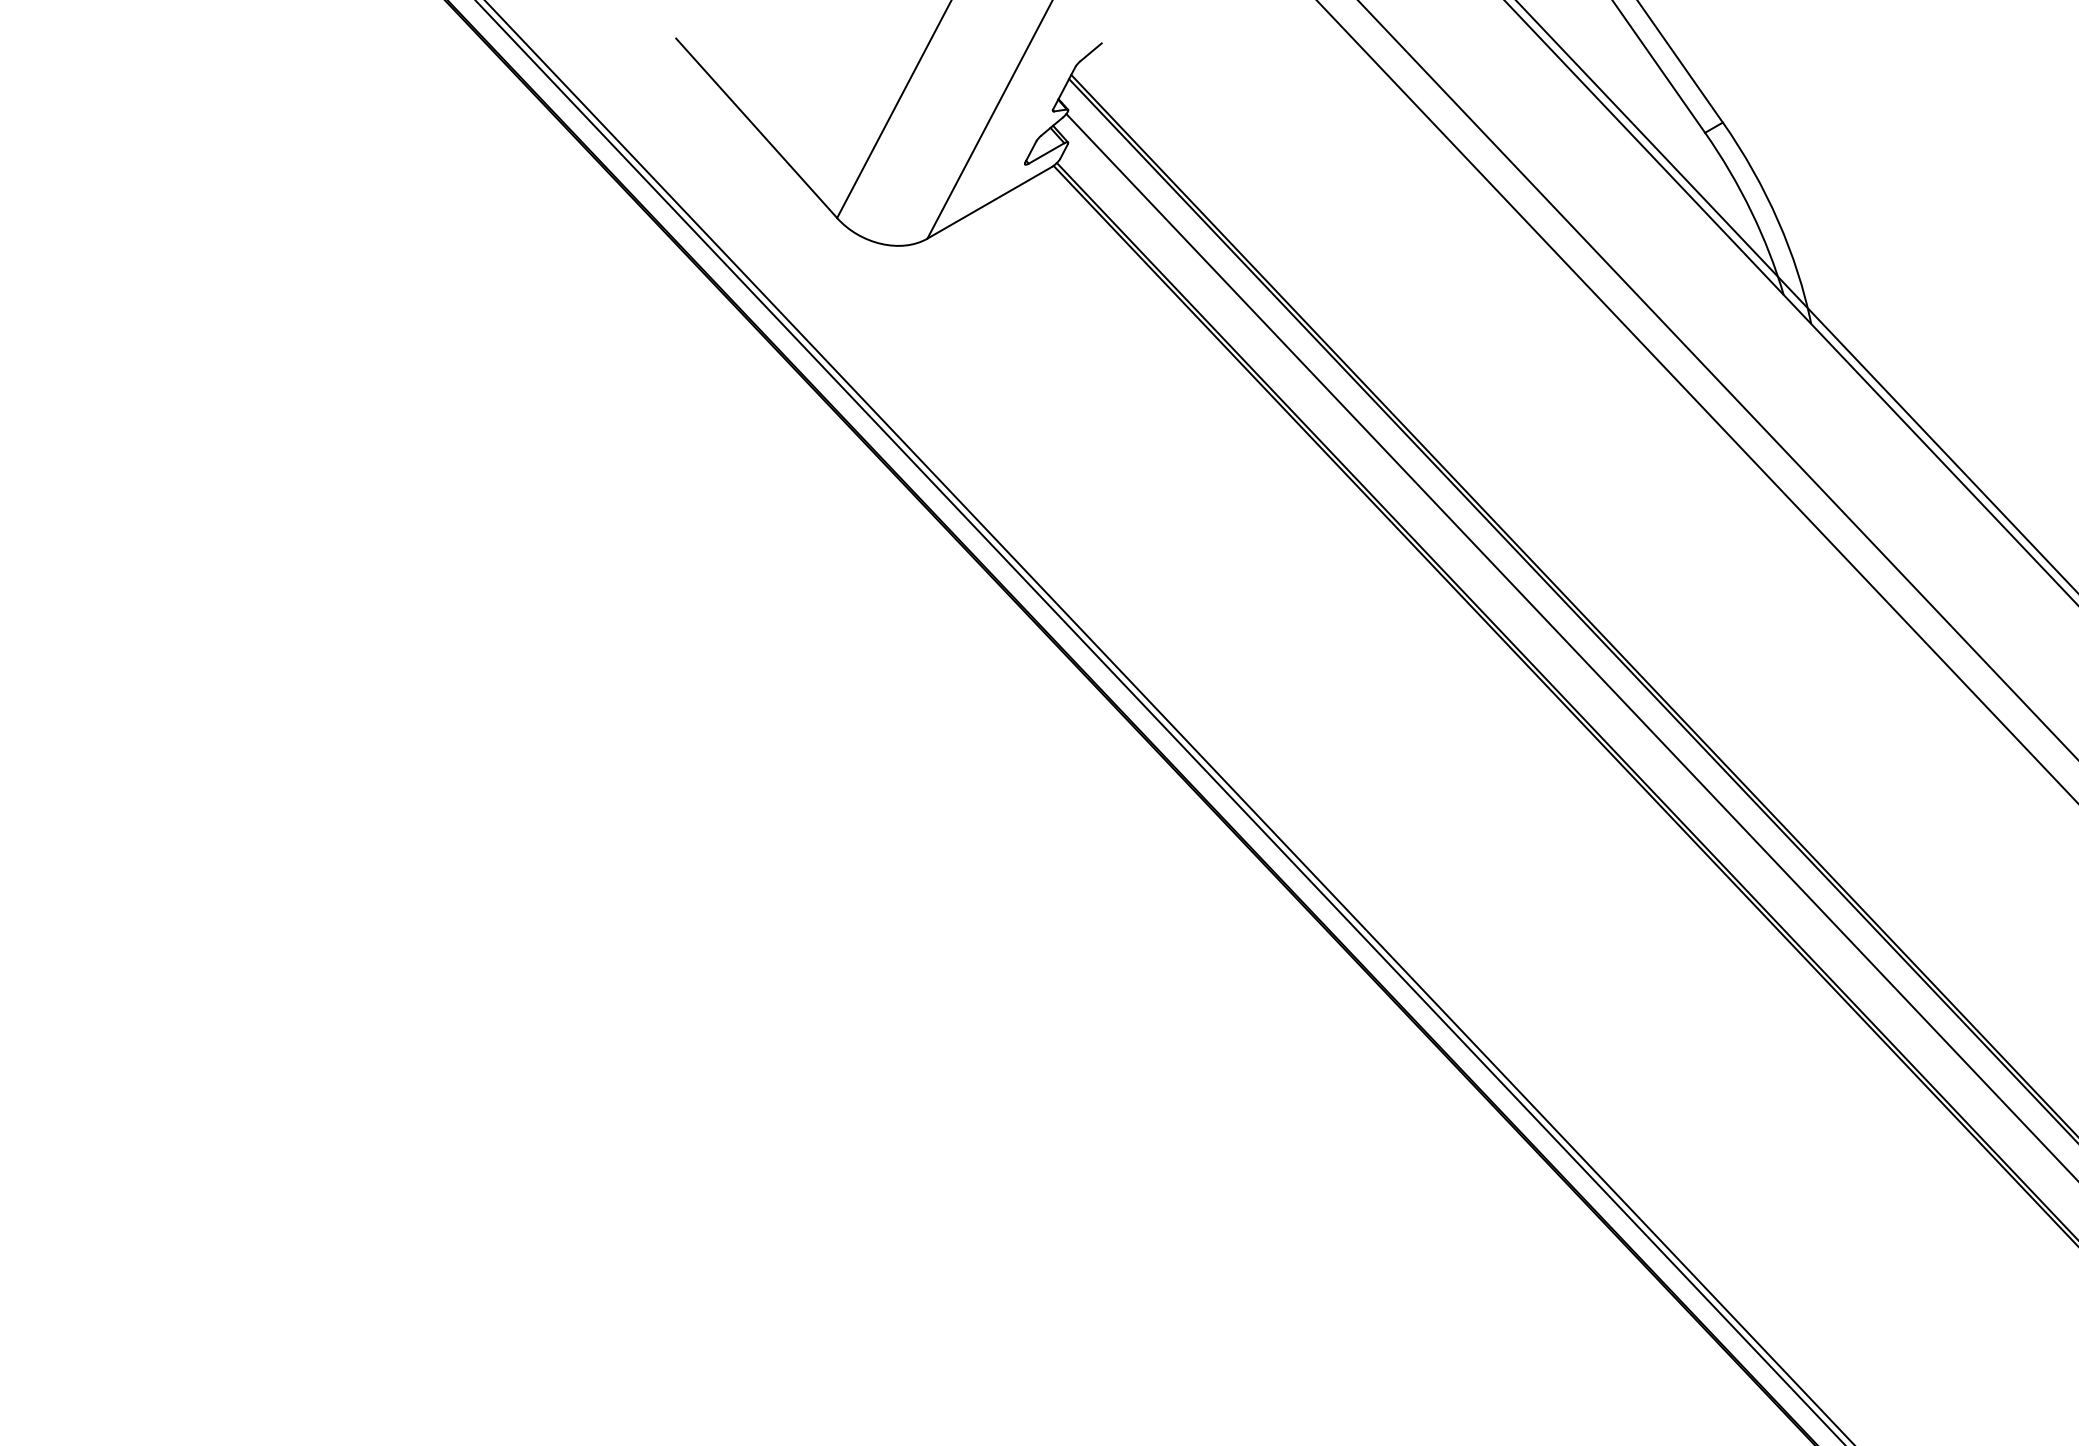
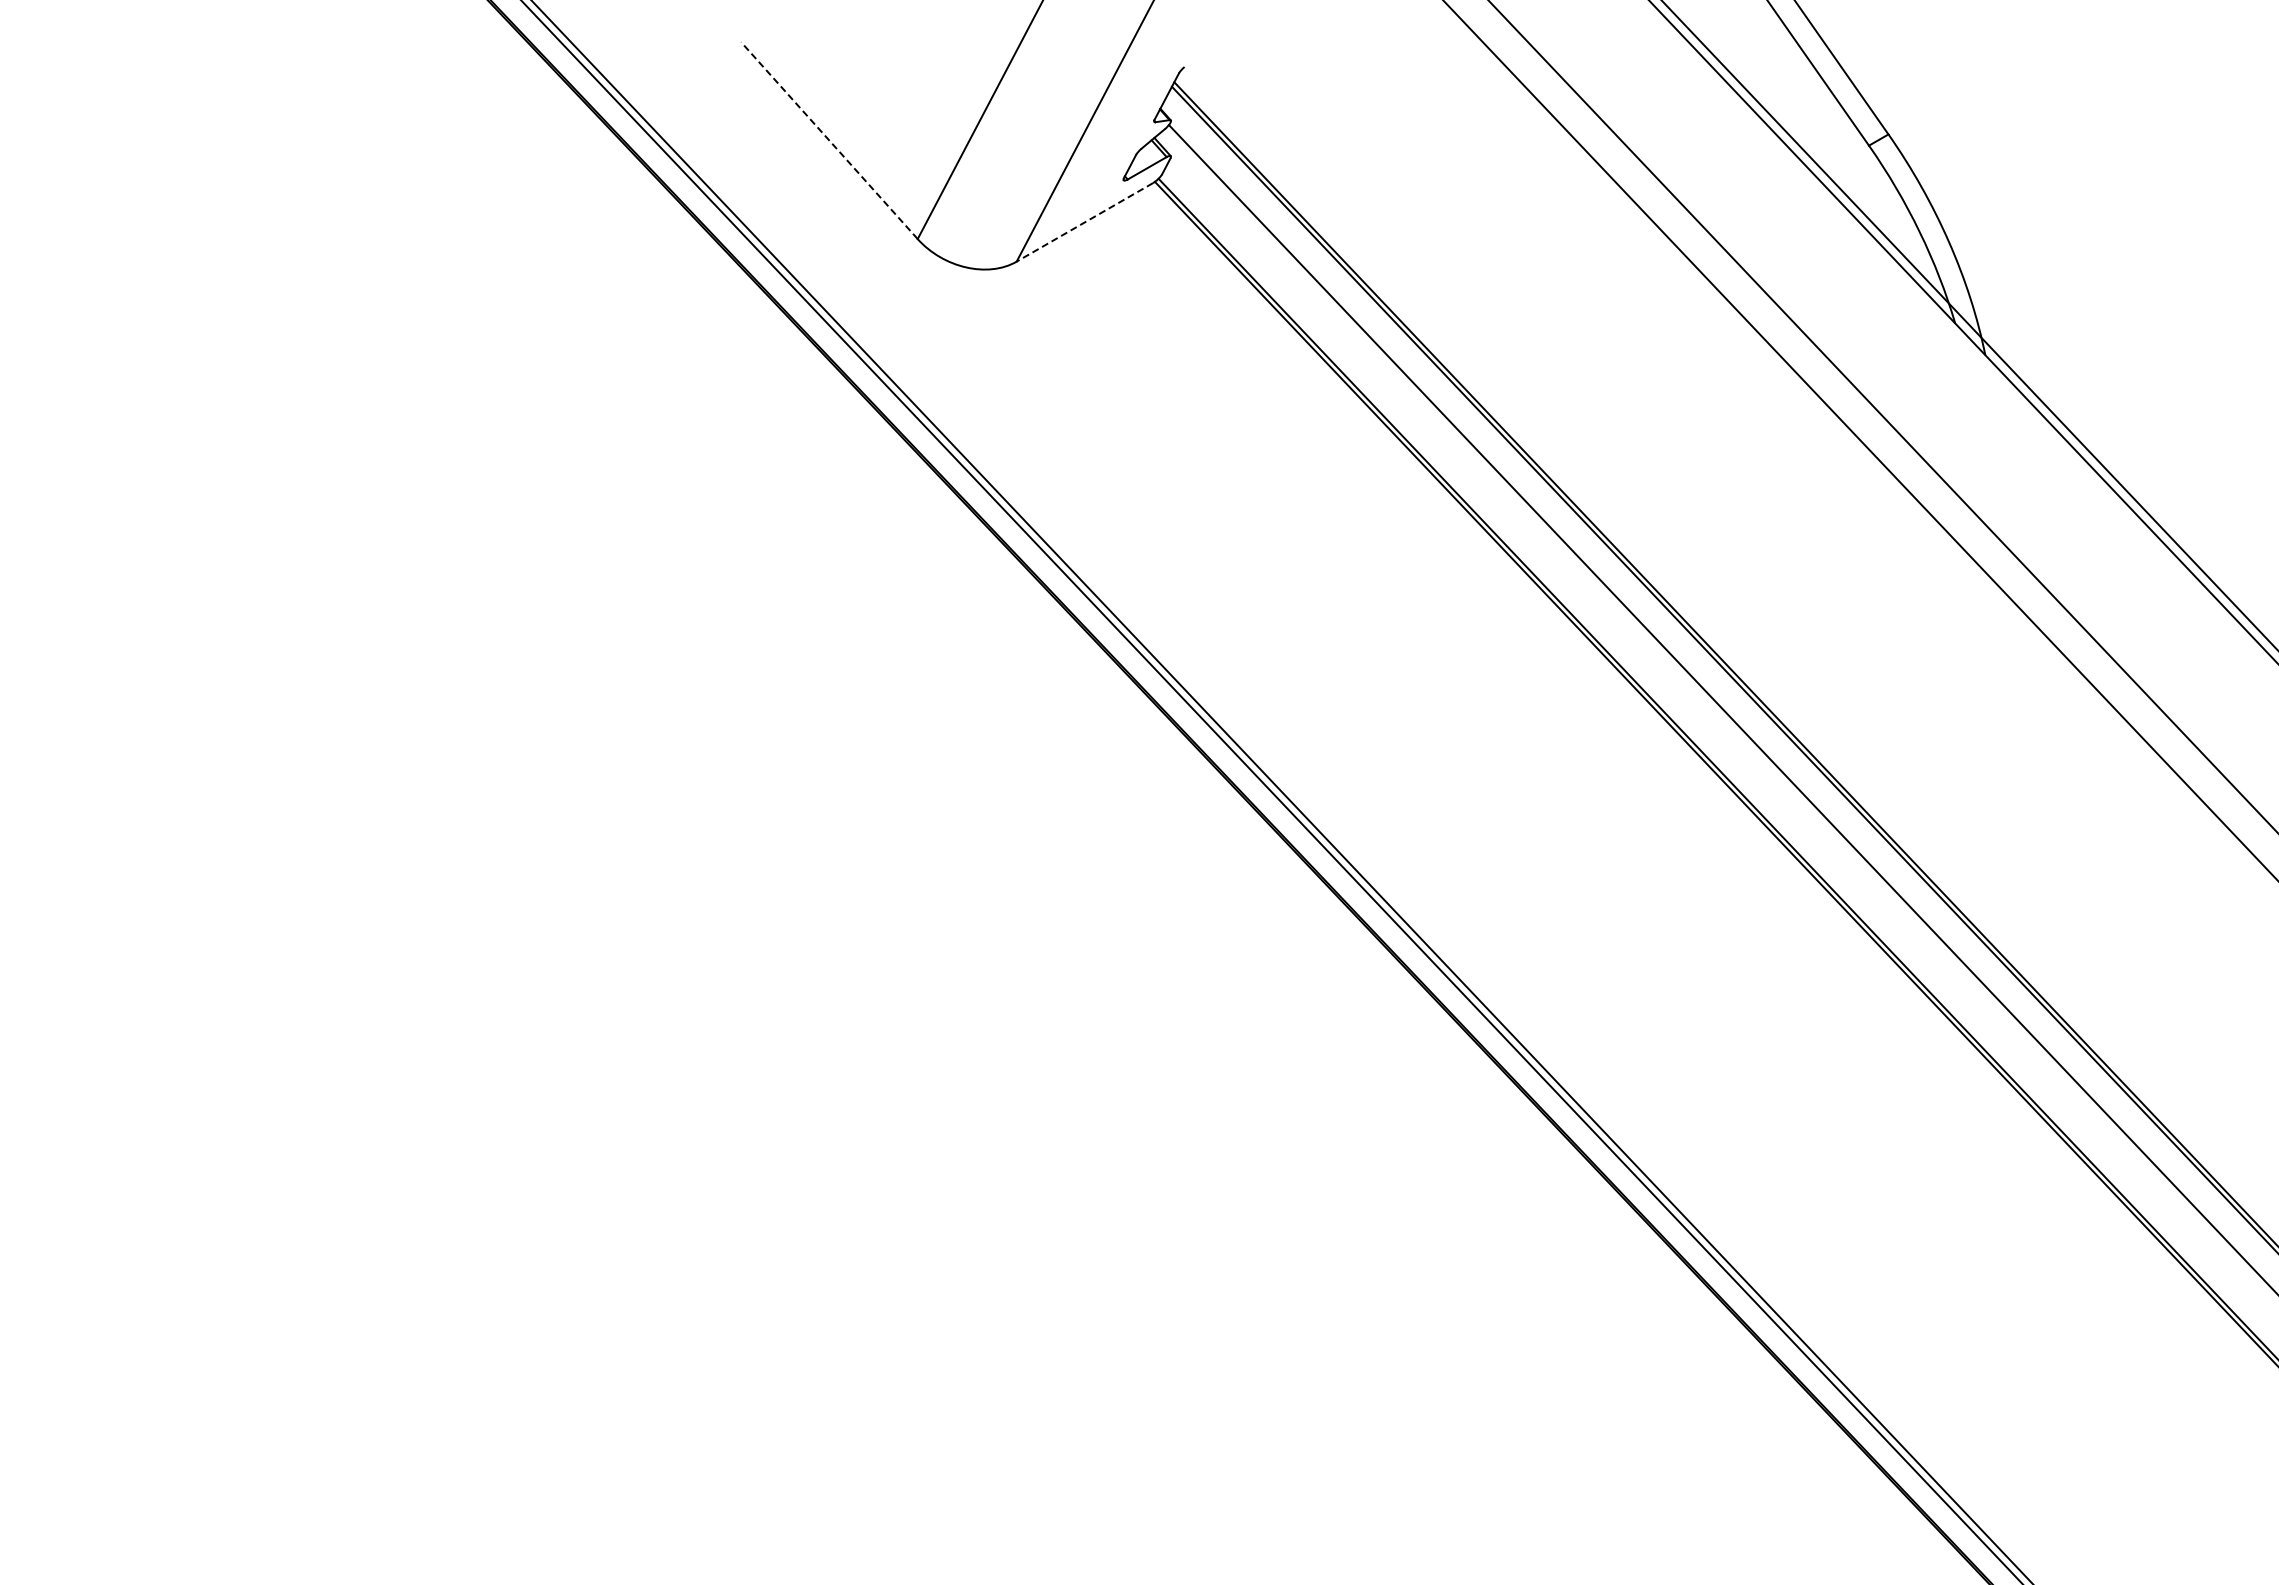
line: (1090, 52) -> (1195, 57), removed
line: (756, 128) -> (829, 140), solid -> dashed
line: (989, 202) -> (1084, 222), solid -> dashed

